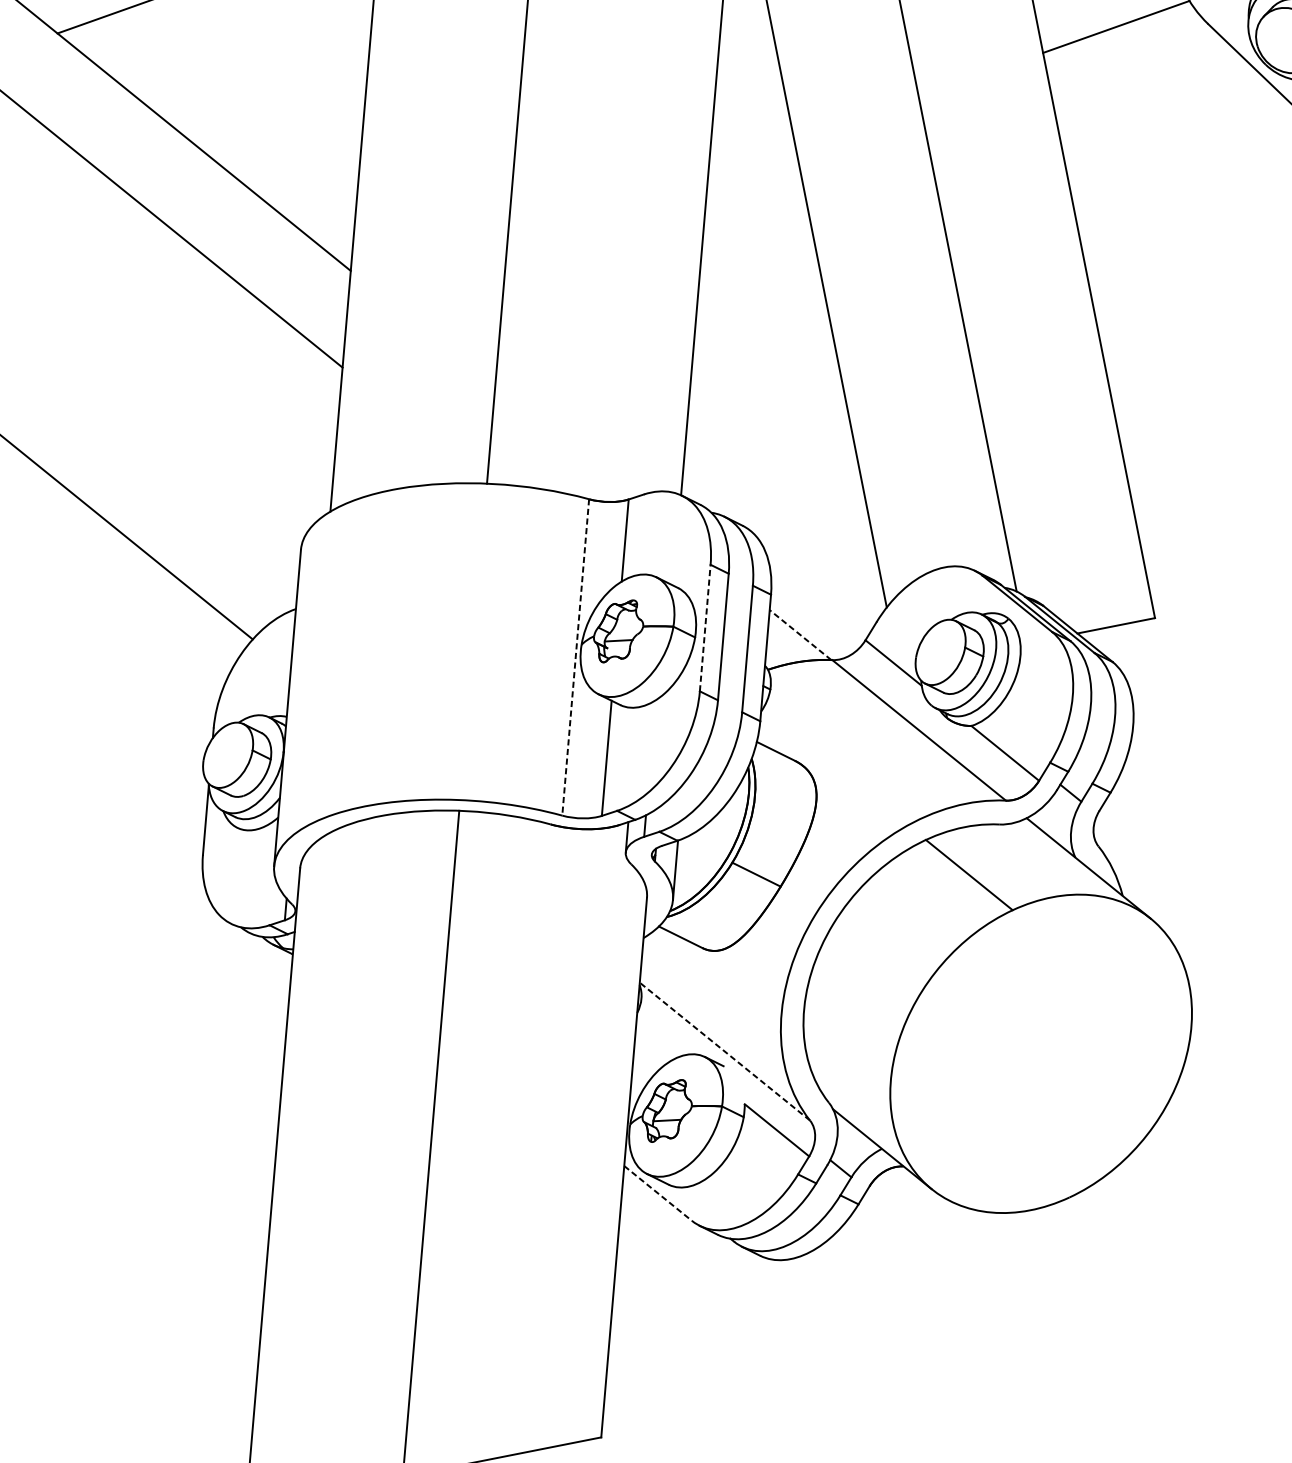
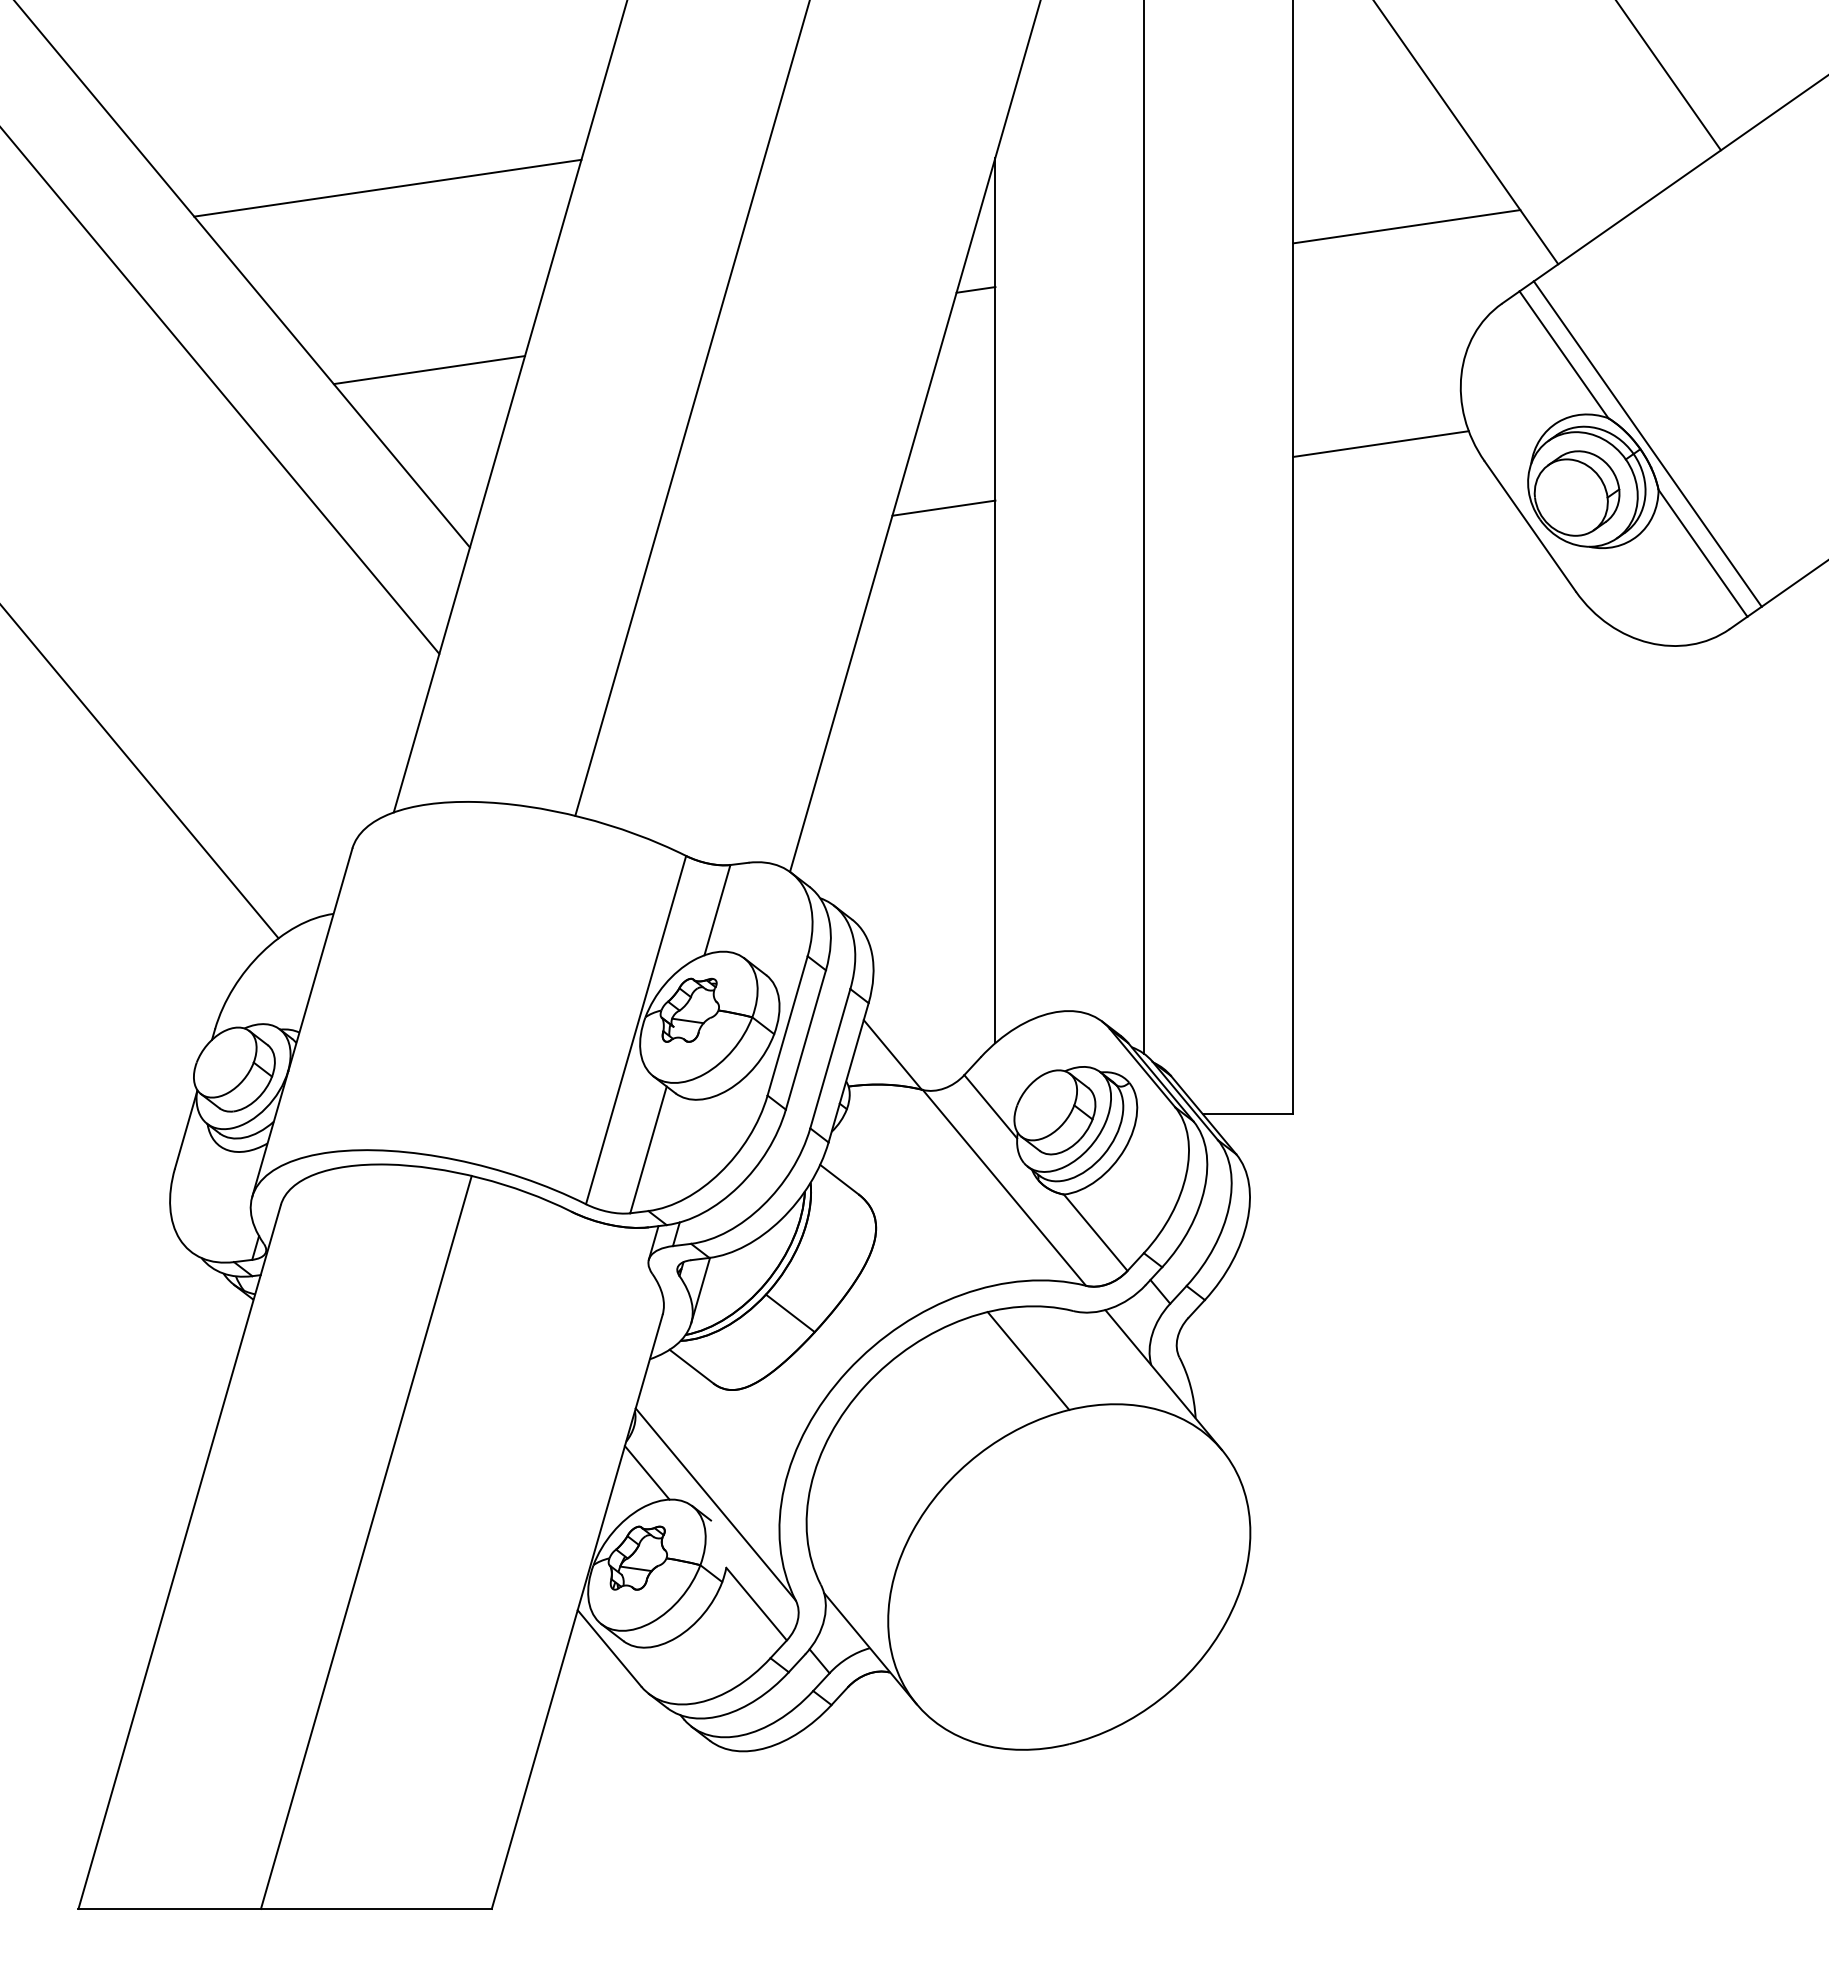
line: (285, 125) -> (429, 370), added
line: (750, 155) -> (943, 507), added
line: (705, 627) -> (787, 1025), dashed -> solid
line: (800, 634) -> (892, 1054), dashed -> solid
line: (575, 657) -> (635, 1030), dashed -> solid
line: (659, 1035) -> (646, 1472), added
line: (724, 1051) -> (715, 1504), dashed -> solid
line: (658, 1193) -> (609, 1648), dashed -> solid

